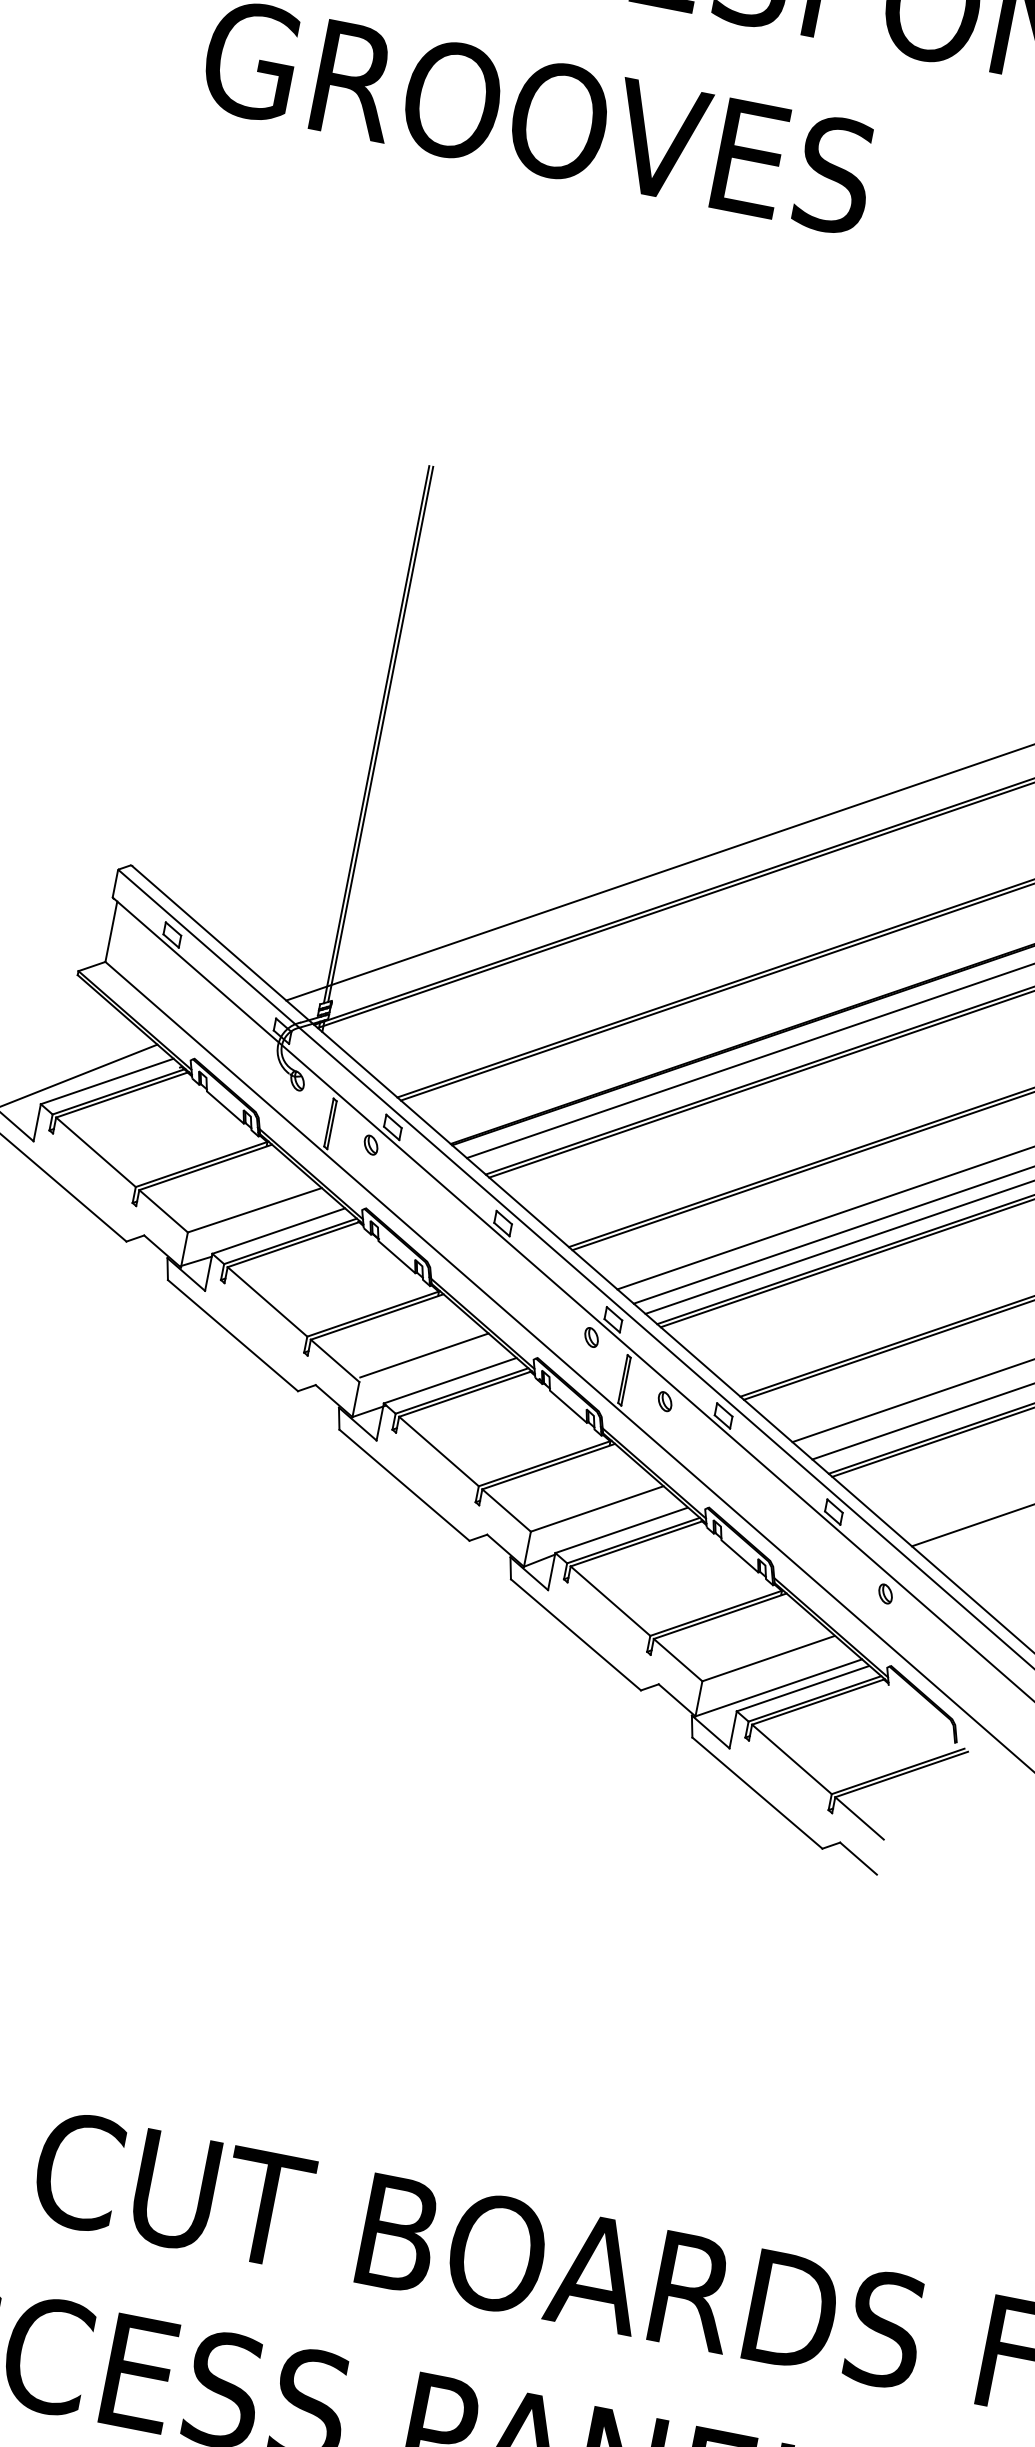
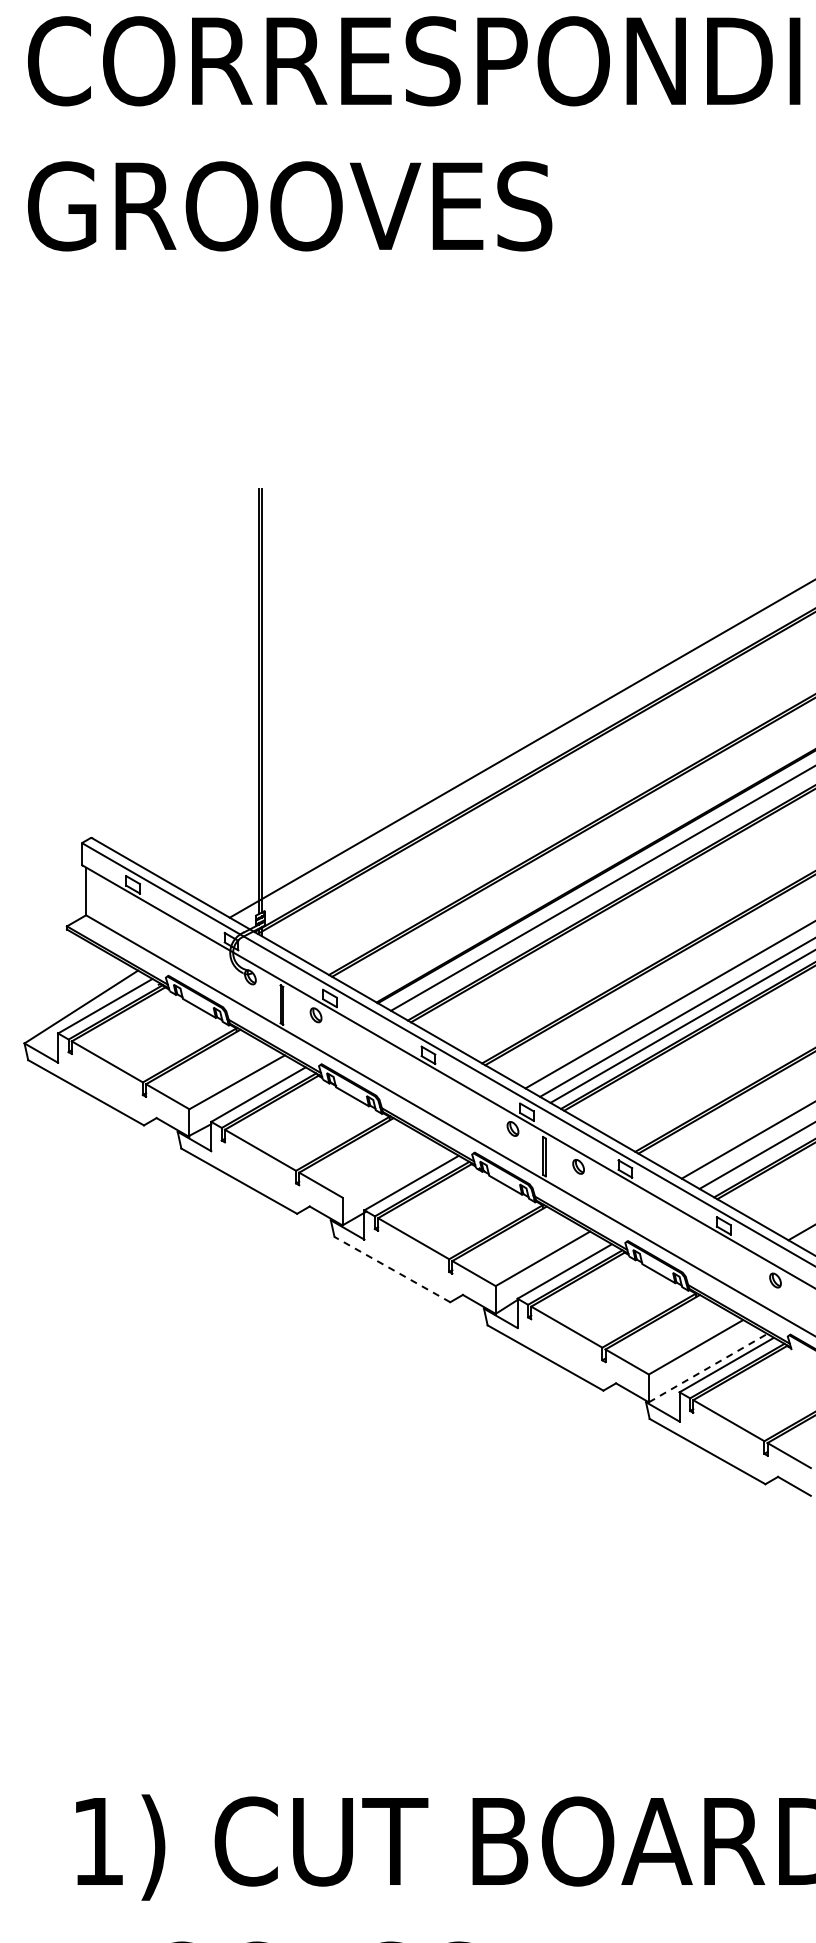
line: (423, 1355) -> (387, 1167), removed
line: (403, 1484) -> (391, 1269), solid -> dashed
line: (779, 1687) -> (708, 1367), solid -> dashed

